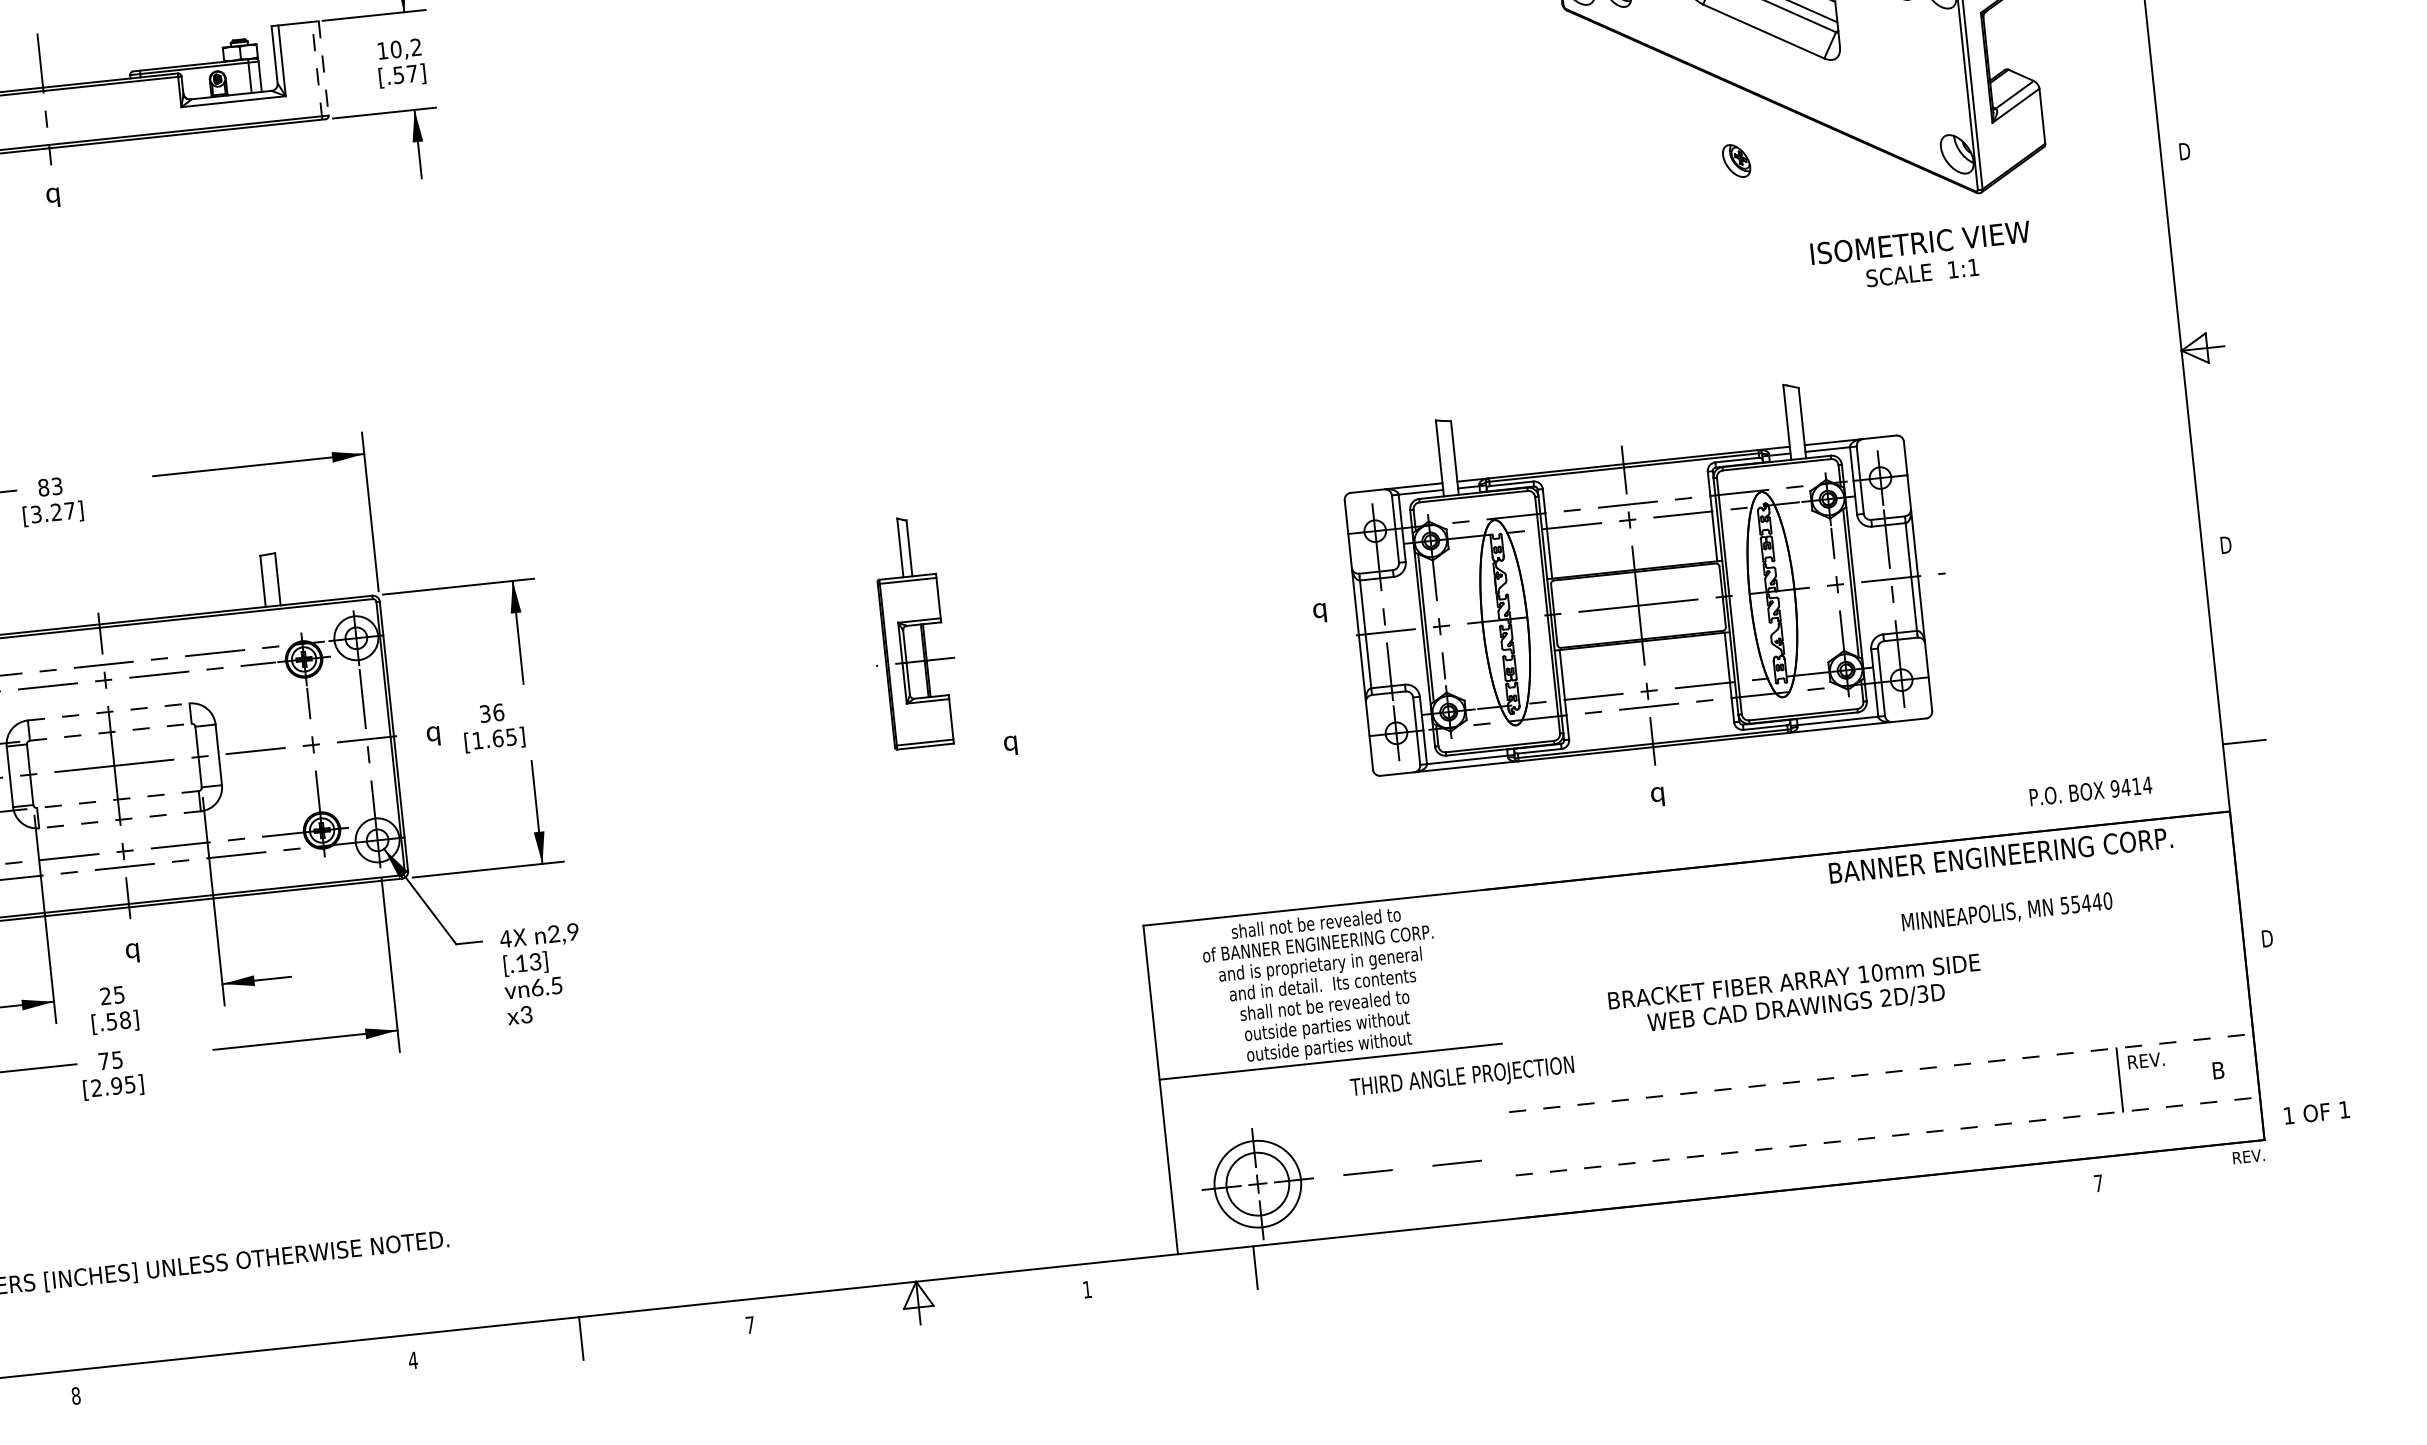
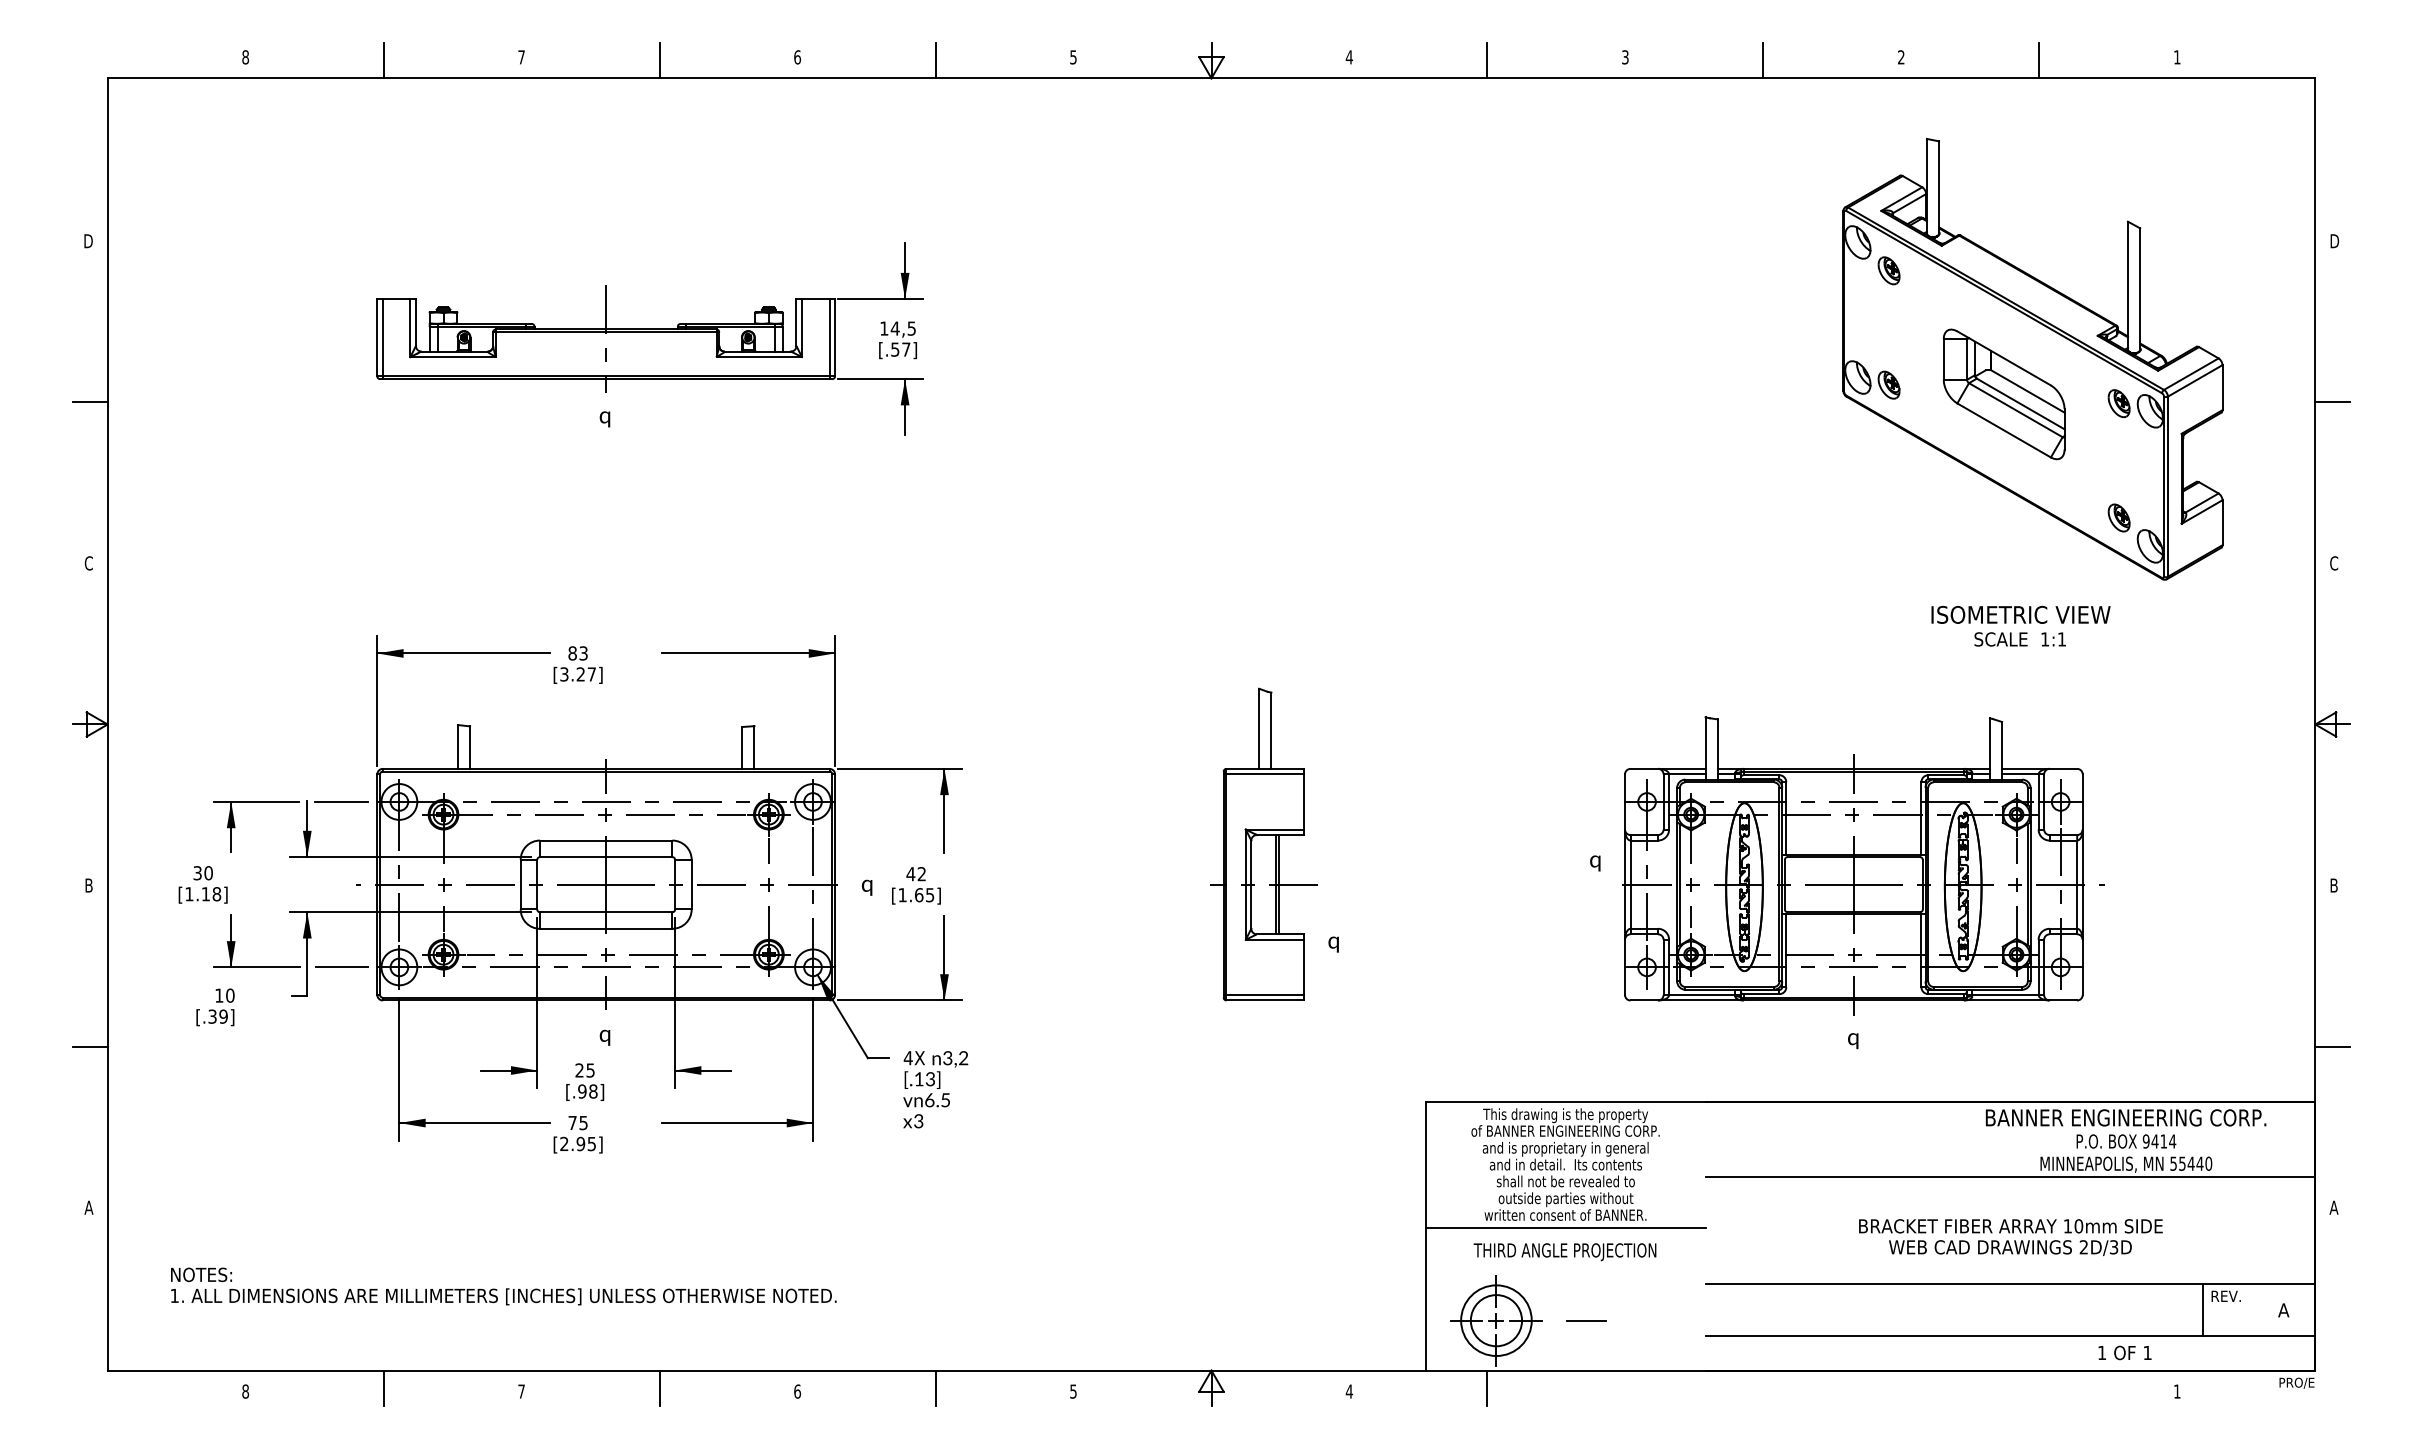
text: (404, 48) -> (902, 328), 10,2 -> 14,5
line: (324, 68) -> (835, 337), dashed -> solid
line: (317, 71) -> (829, 339), dashed -> solid
text: (2184, 151) -> (2334, 563), D -> C
part: (1735, 160) -> (2118, 517), moved
text: (1921, 255) -> (2020, 625), moved
text: (2226, 544) -> (2335, 885), D -> B
part: (912, 632) -> (1263, 844), size x1.67
line: (109, 711) -> (606, 840), dashed -> solid
text: (492, 713) -> (916, 874), 36 -> 42
line: (111, 732) -> (606, 857), dashed -> solid
text: (2091, 791) -> (2126, 1141), moved
line: (117, 799) -> (605, 912), dashed -> solid
line: (119, 819) -> (605, 928), dashed -> solid
text: (1315, 924) -> (1565, 1115), shall not be revealed to -> This drawing is the property
text: (563, 934) -> (955, 1059), 2,9 -> 3,2
text: (2267, 938) -> (2334, 1207), D -> A
line: (1867, 943) -> (2010, 1177), added
text: (1795, 995) -> (2010, 1237), moved
text: (111, 1021) -> (582, 1091), [.58] -> [.98]
text: (1328, 1048) -> (1565, 1216), outside parties without -> written consent of BANNER.
text: (2217, 1070) -> (2283, 1310), B -> A
line: (1881, 1072) -> (2010, 1283), dashed -> solid
text: (1461, 1078) -> (1564, 1252), moved
text: (2316, 1112) -> (2124, 1352), moved
line: (1887, 1136) -> (2010, 1335), dashed -> solid
text: (2243, 1156) -> (2296, 1382), REV. -> PRO/E
line: (1457, 1163) -> (1659, 1320), removed
text: (2098, 1183) -> (2177, 1391), 7 -> 1
text: (1087, 1289) -> (1349, 1391), 1 -> 4
text: (750, 1325) -> (1073, 1391), 7 -> 5
text: (413, 1360) -> (797, 1391), 4 -> 6
line: (244, 1373) -> (659, 1387), added
text: (75, 1395) -> (521, 1391), 8 -> 7

